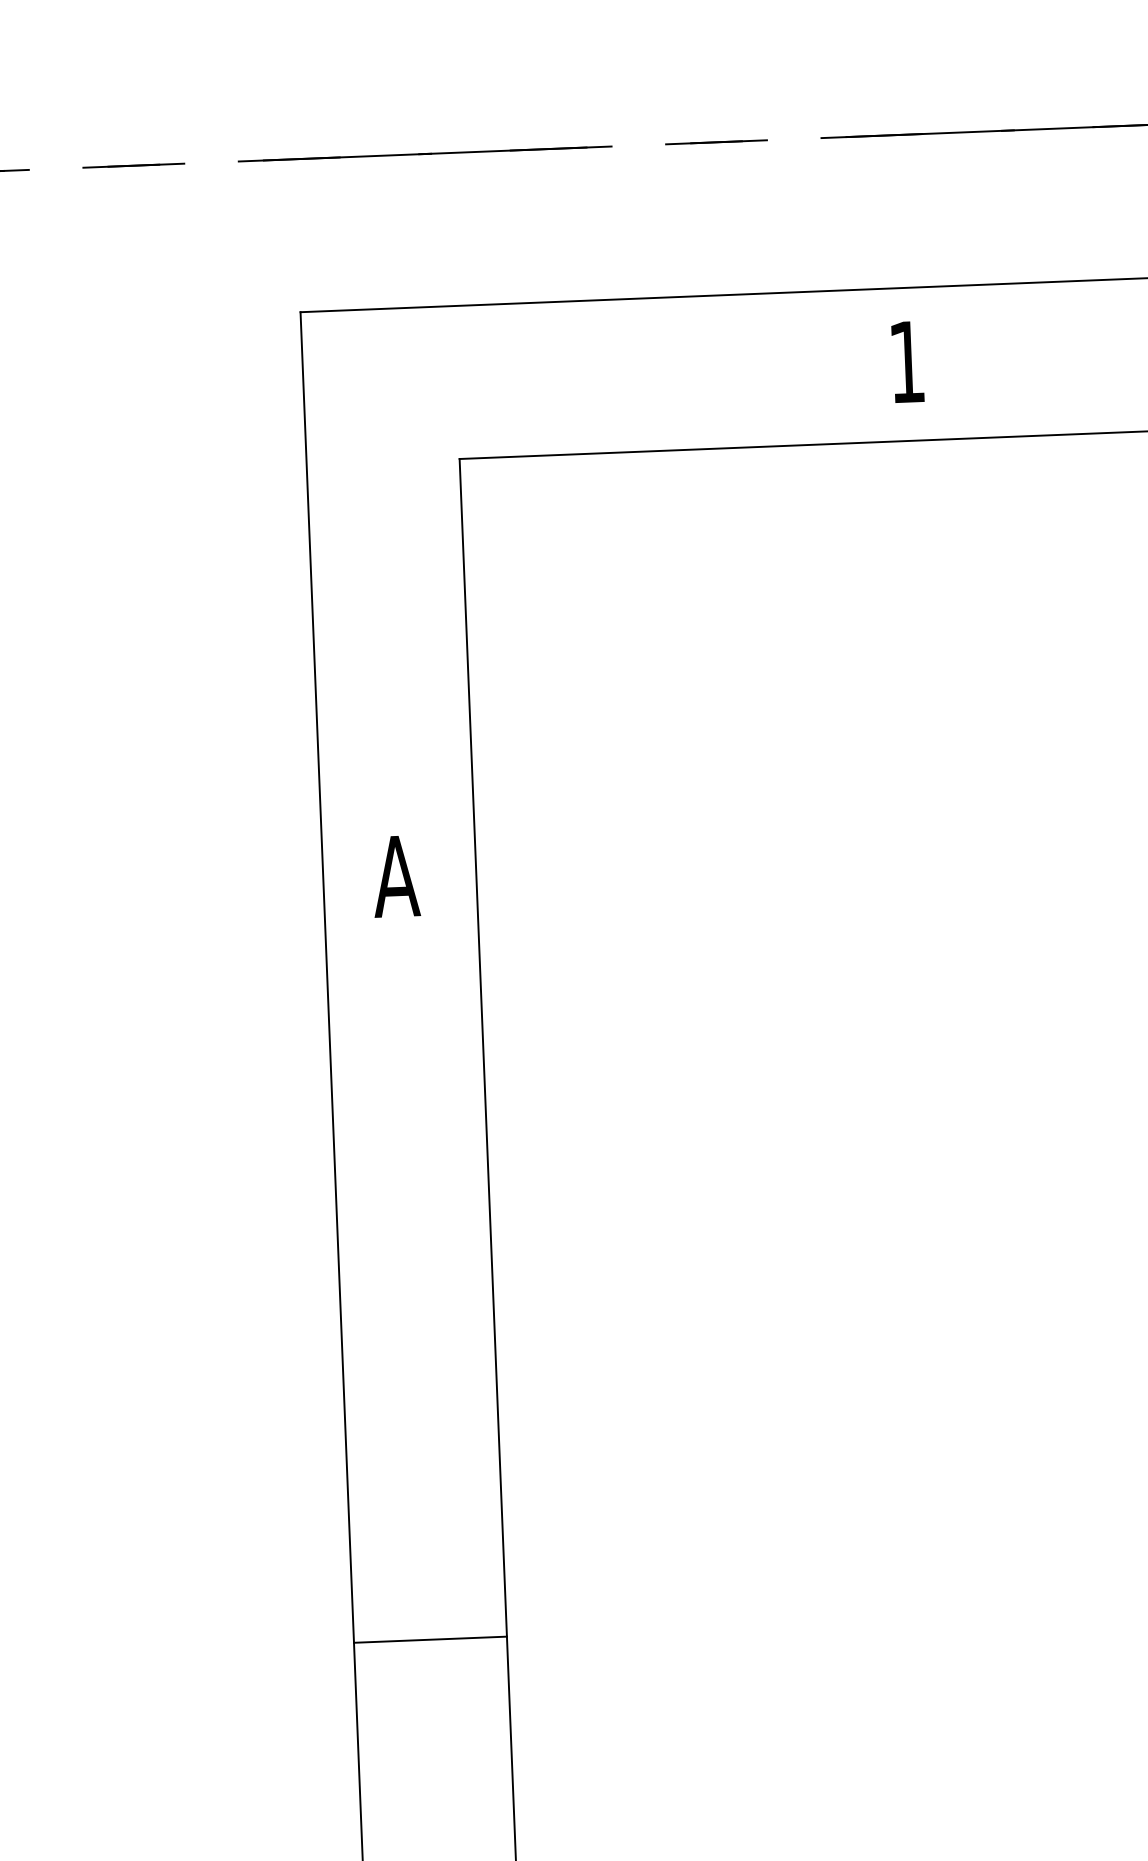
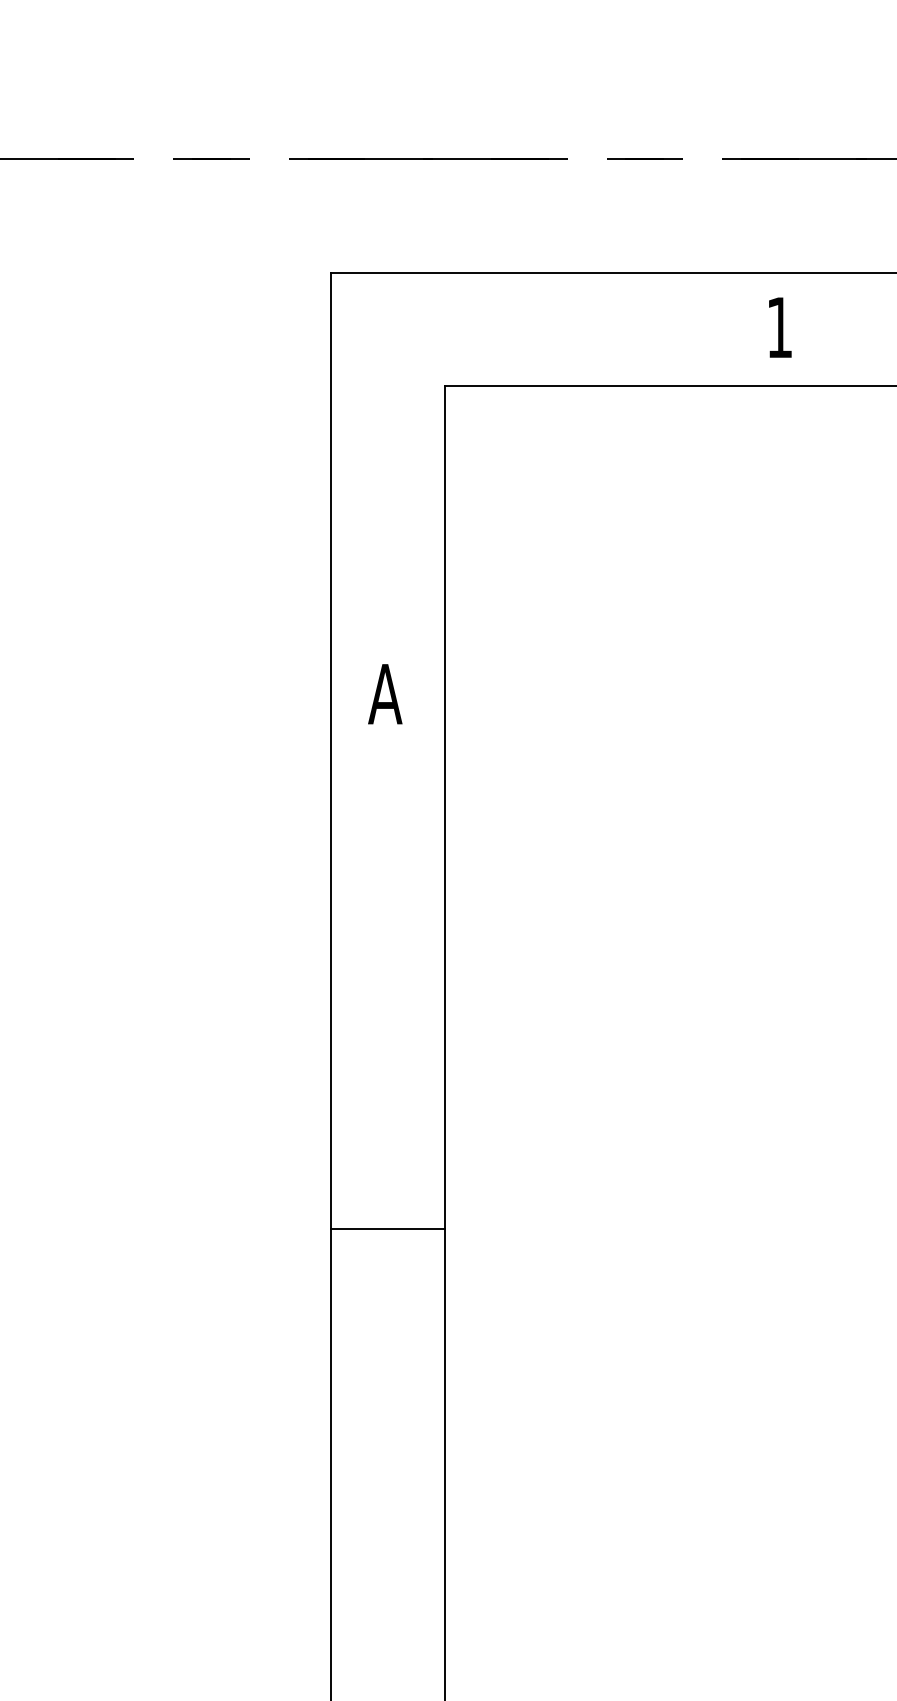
line: (429, 1639) -> (387, 1228), moved

